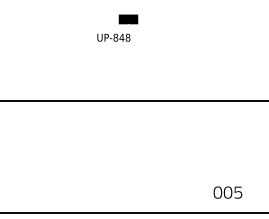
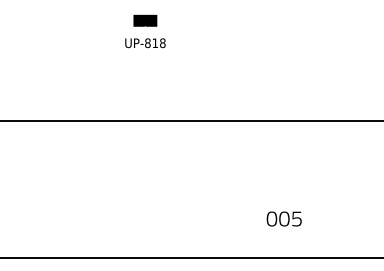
part: (128, 19) -> (145, 20), moved
text: (122, 37) -> (155, 42), UP-848 -> UP-818
text: (227, 192) -> (283, 218), moved

